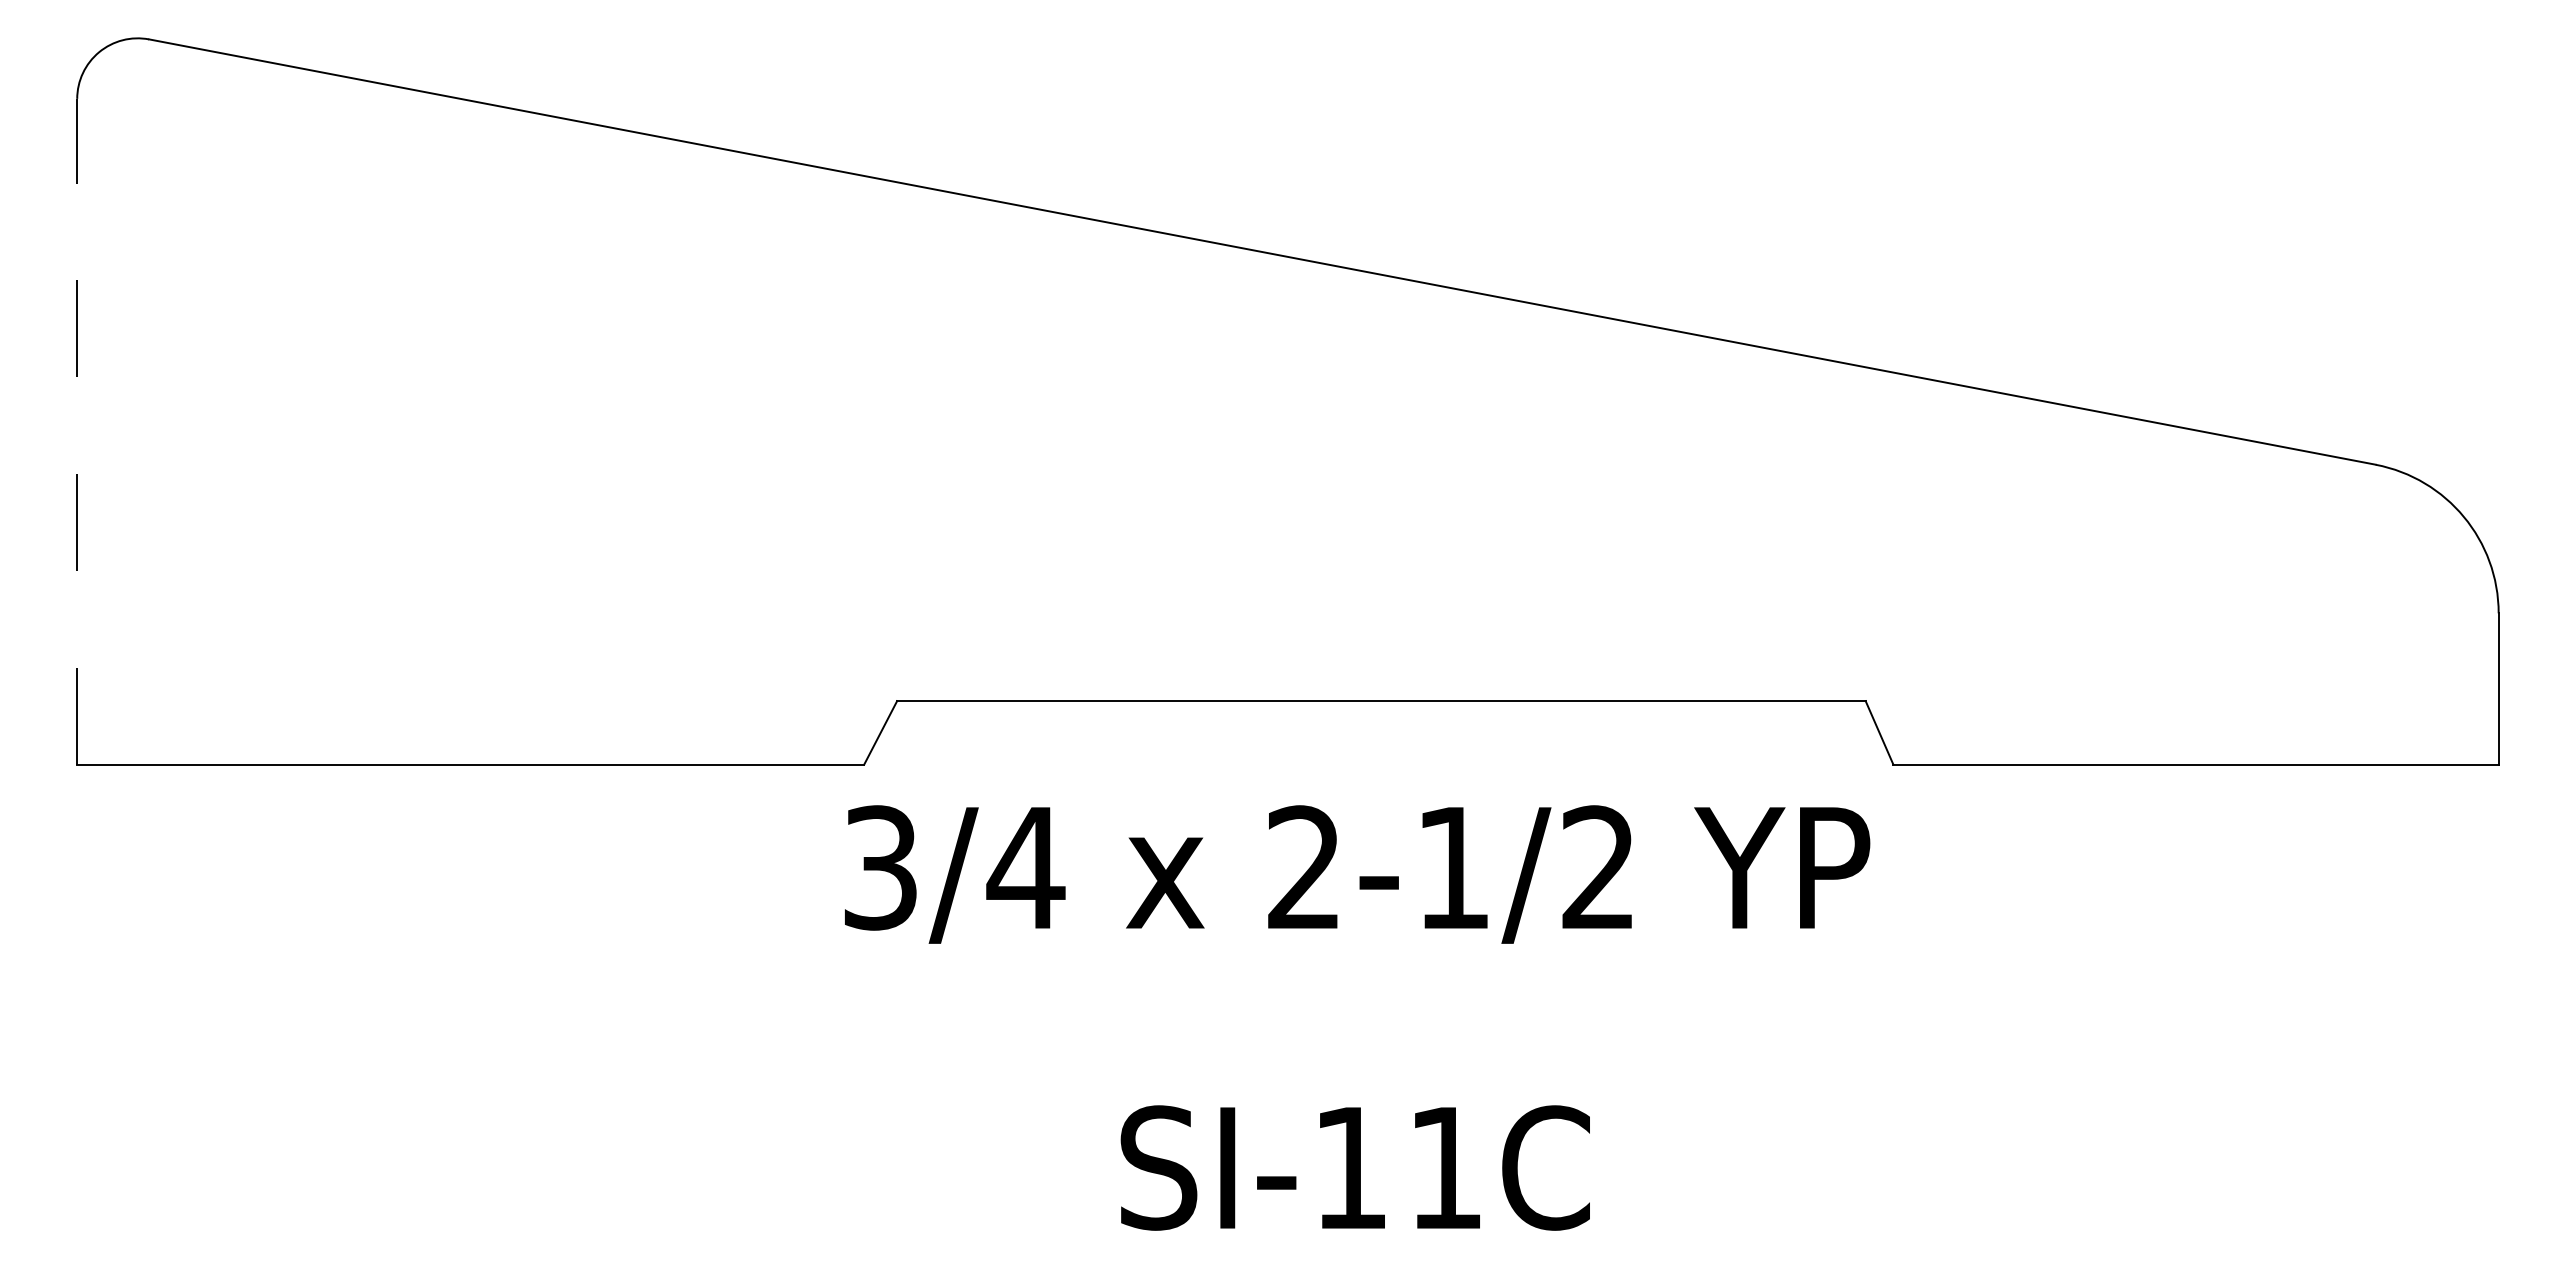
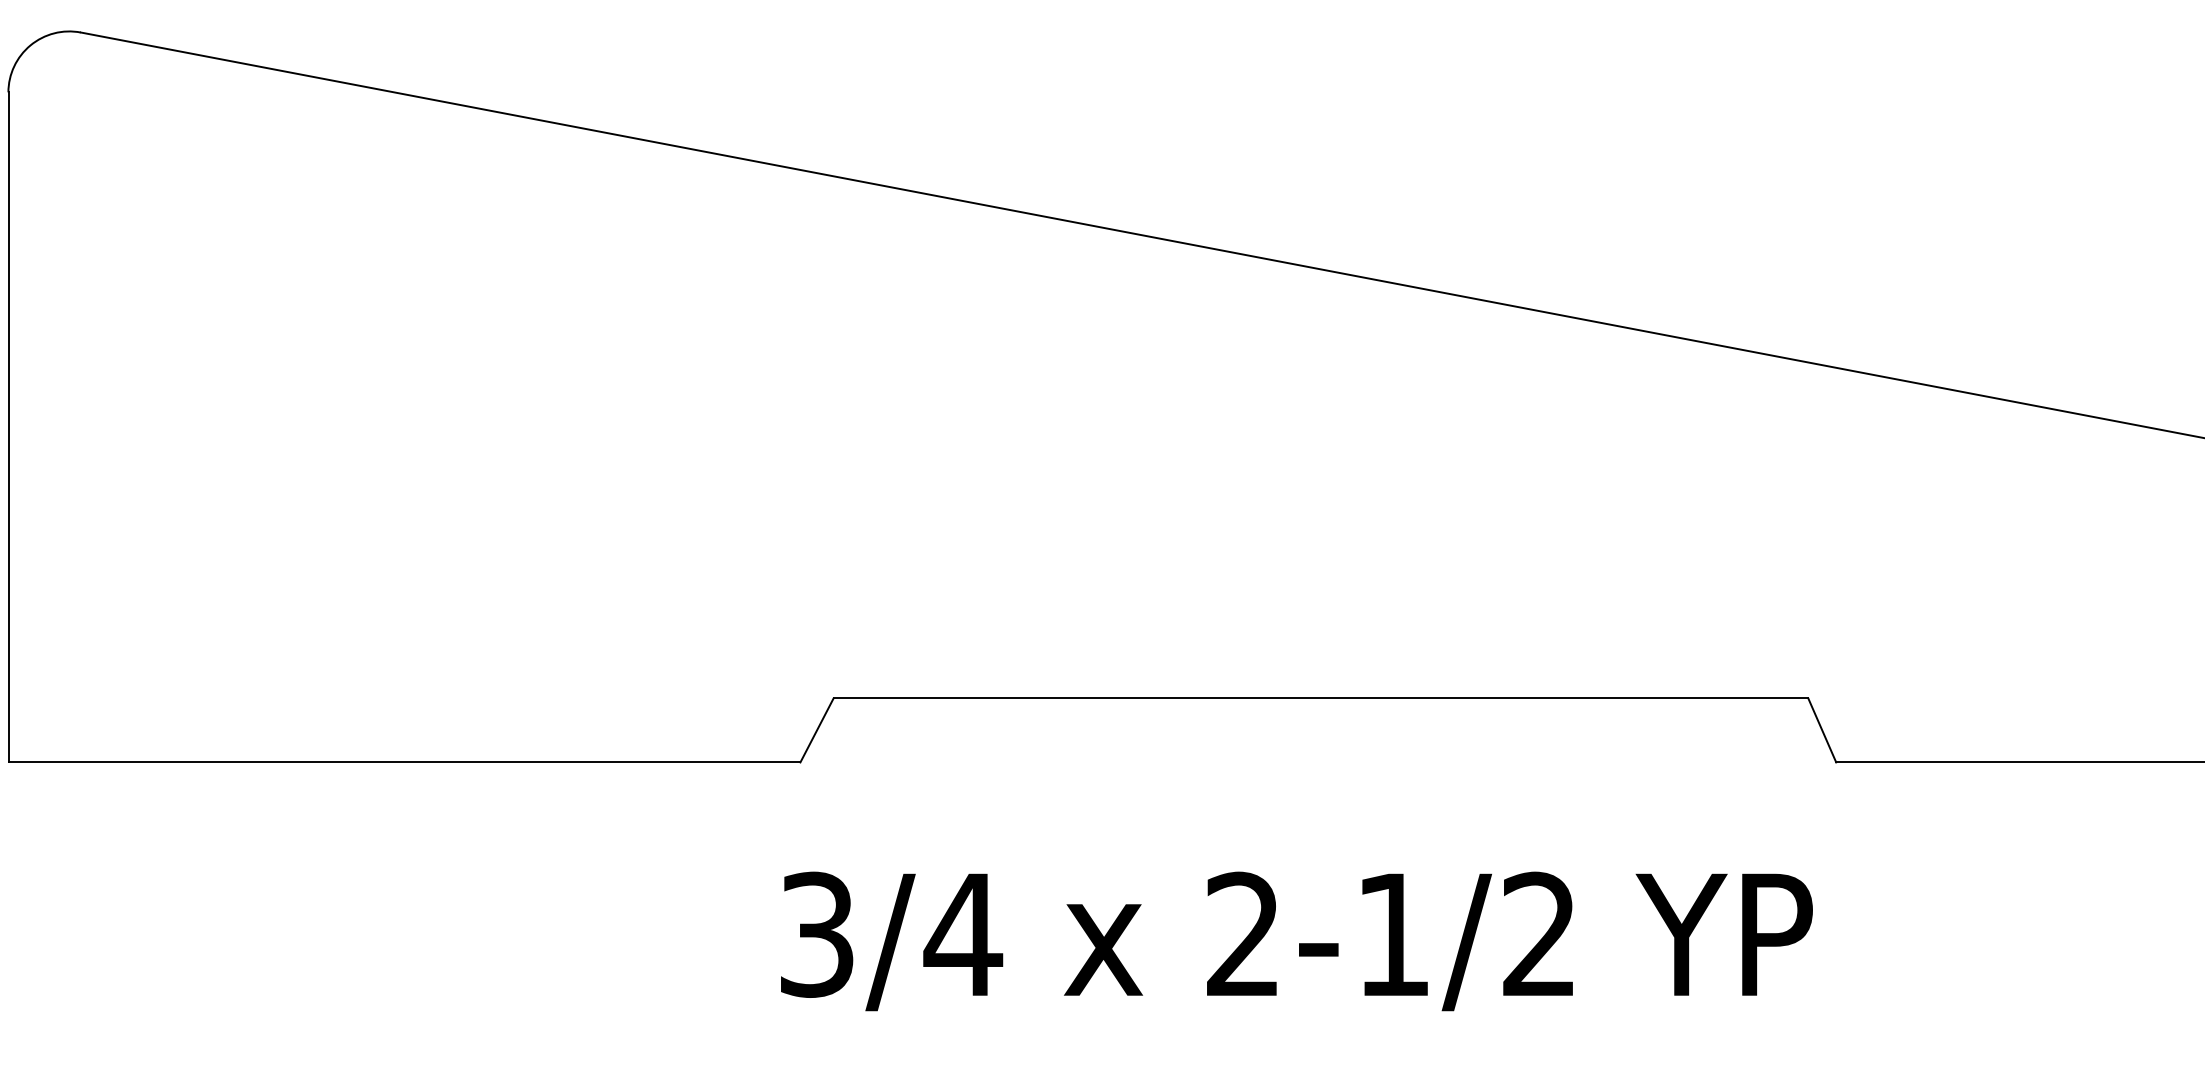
line: (77, 431) -> (8, 427), dashed -> solid
text: (1357, 874) -> (1296, 941), moved

